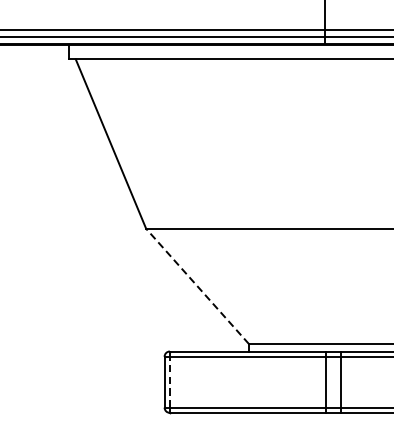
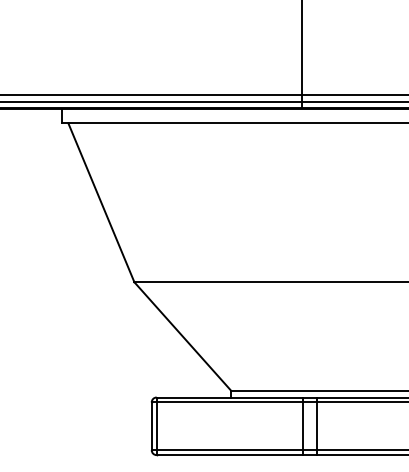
line: (197, 286) -> (182, 336), dashed -> solid
line: (169, 382) -> (156, 426), dashed -> solid

